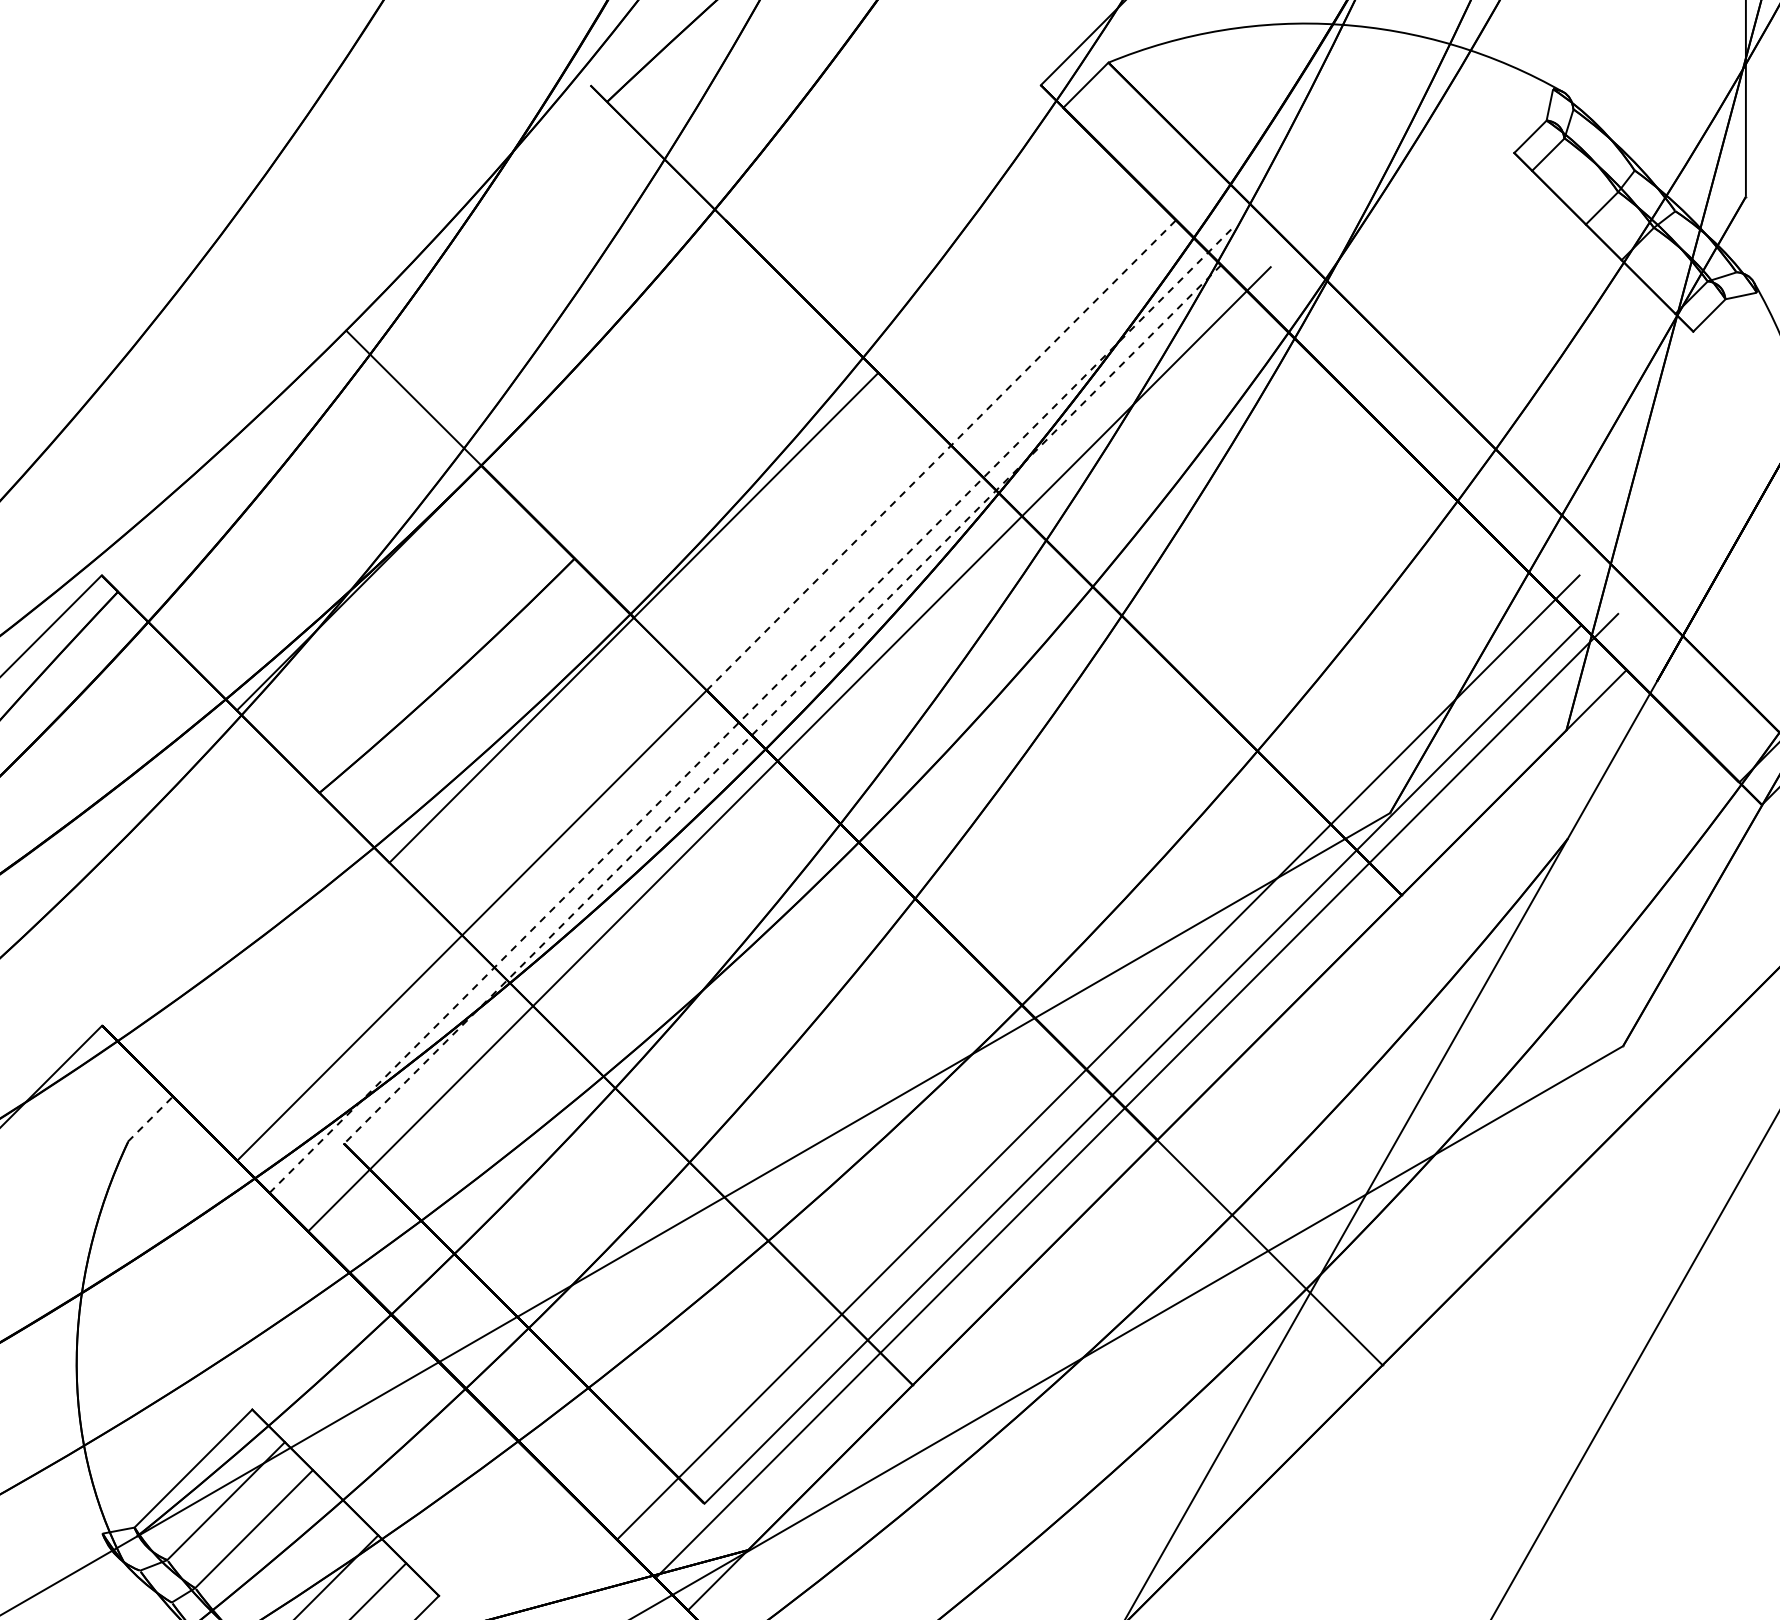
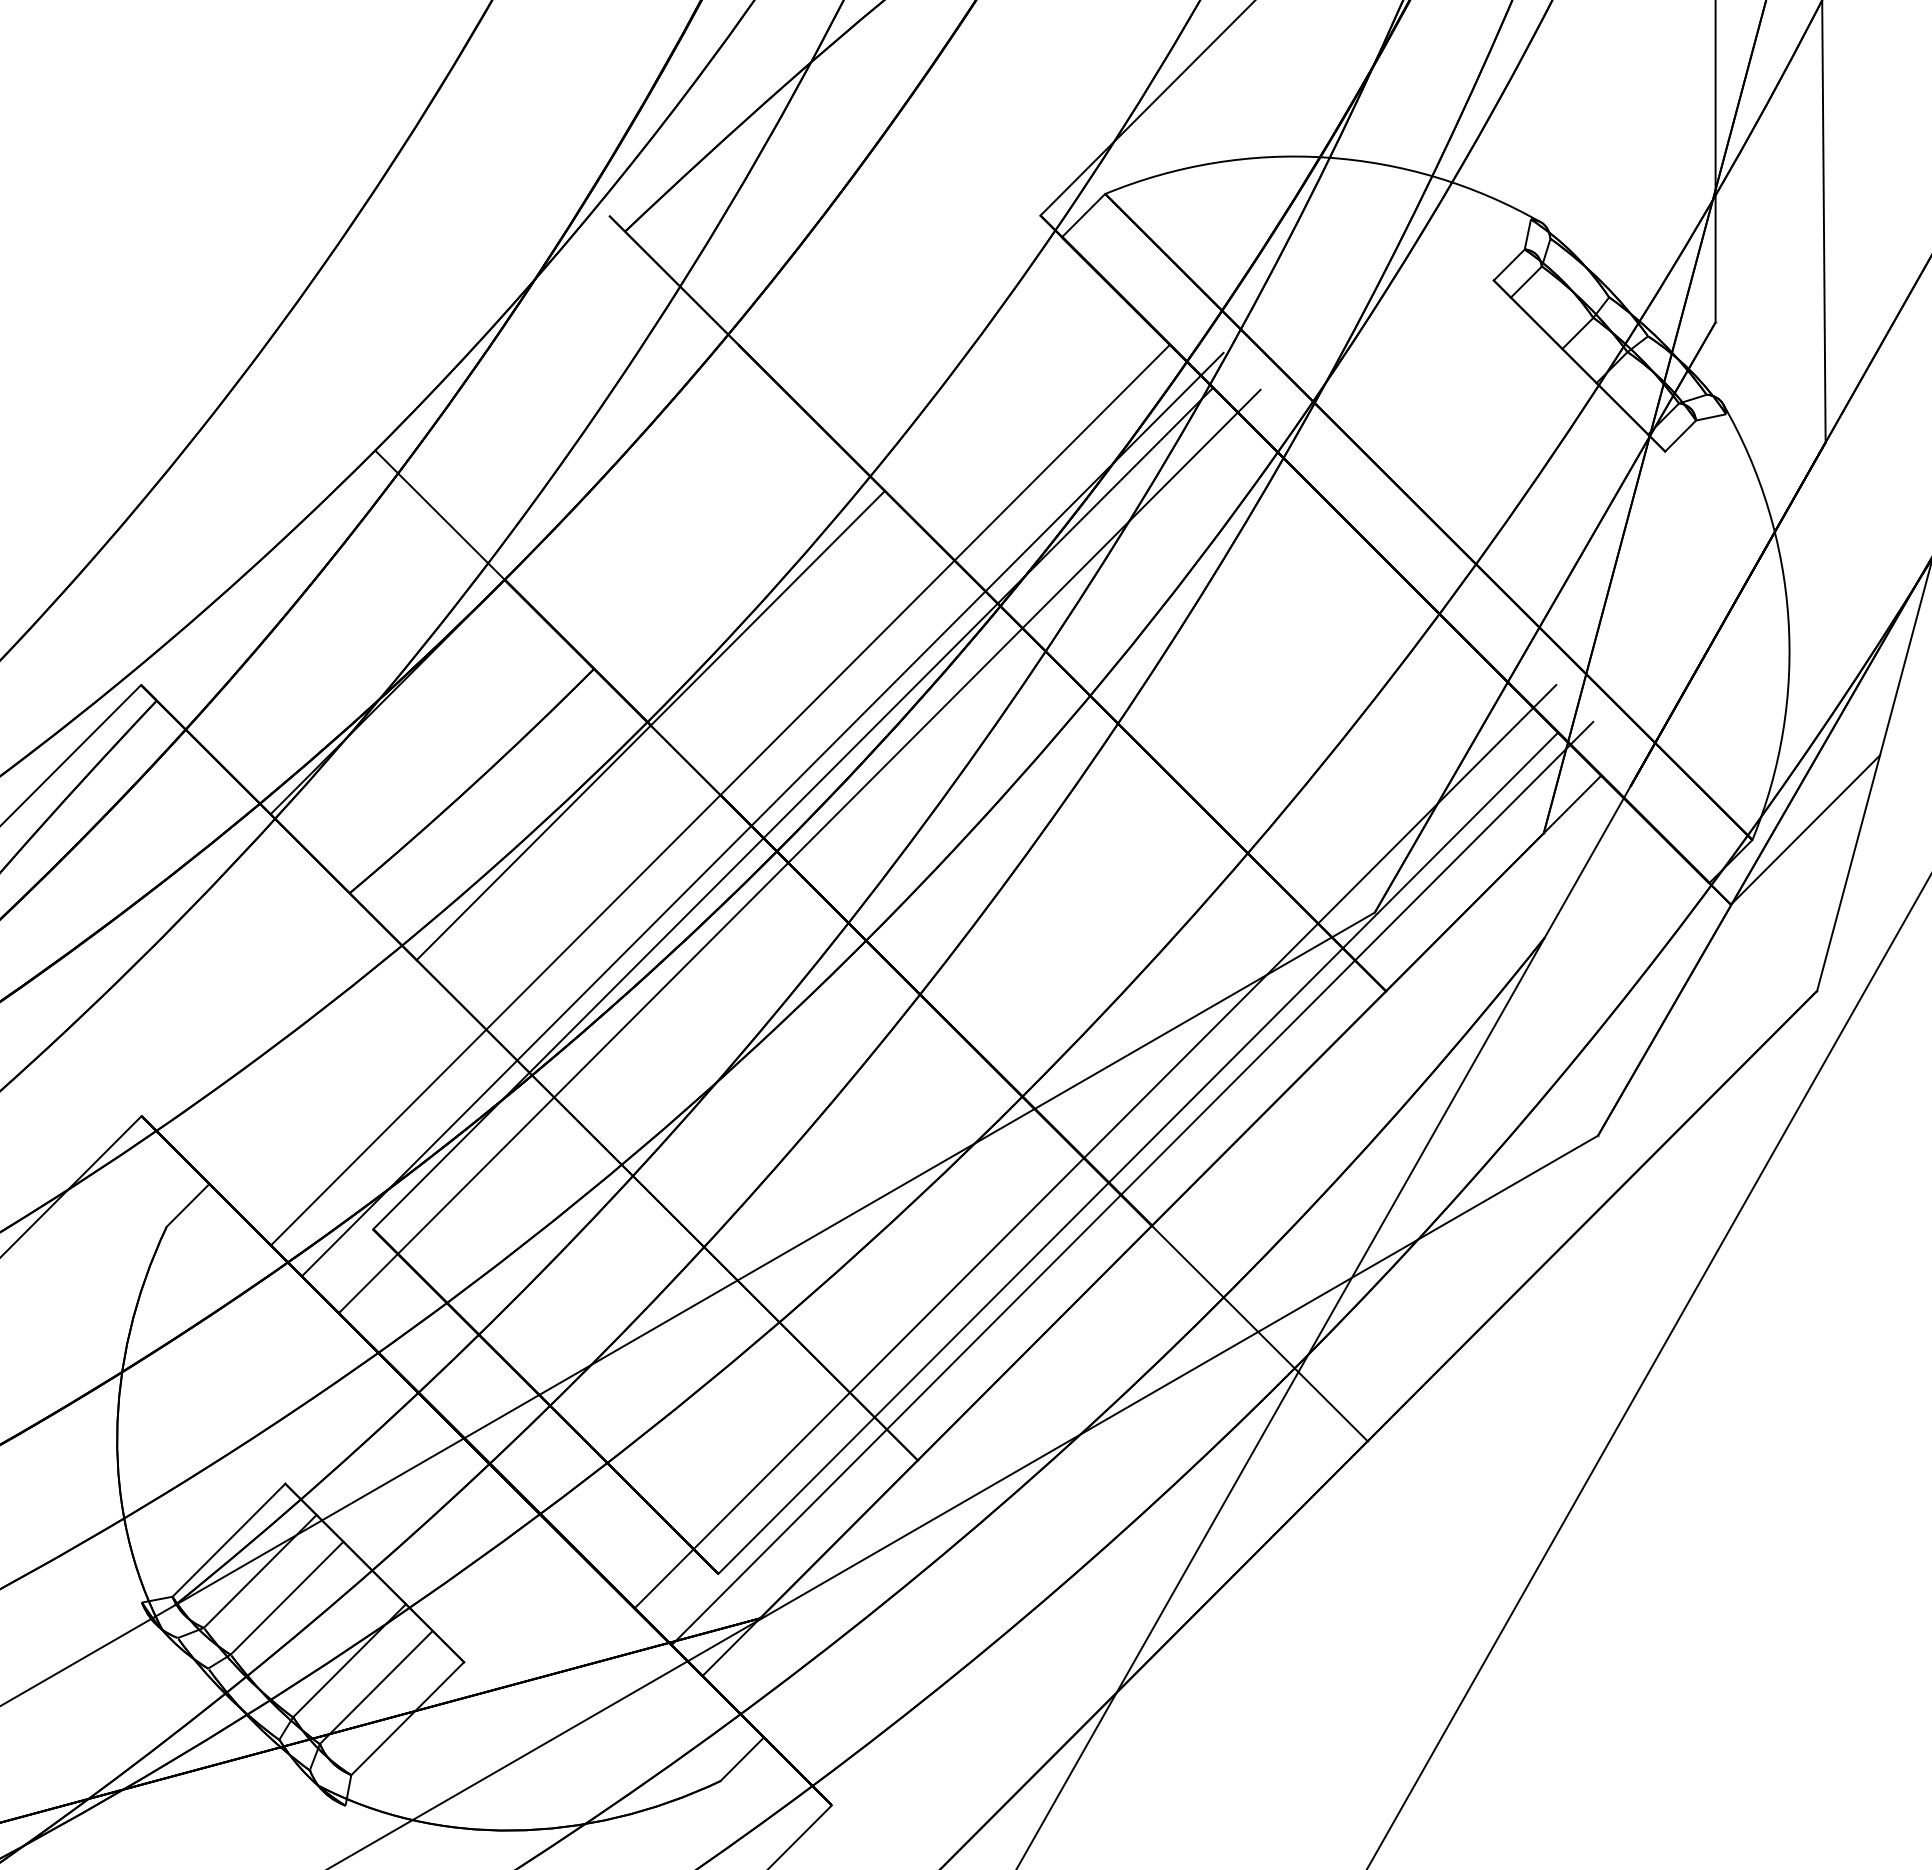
line: (941, 454) -> (945, 569), dashed -> solid
line: (781, 704) -> (792, 808), dashed -> solid
line: (751, 710) -> (763, 814), dashed -> solid
line: (150, 1118) -> (187, 1205), dashed -> solid

